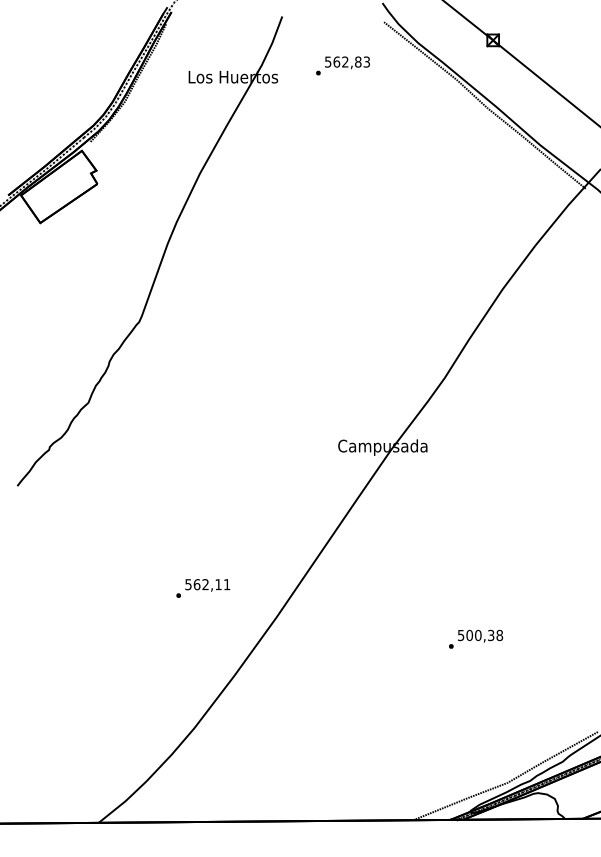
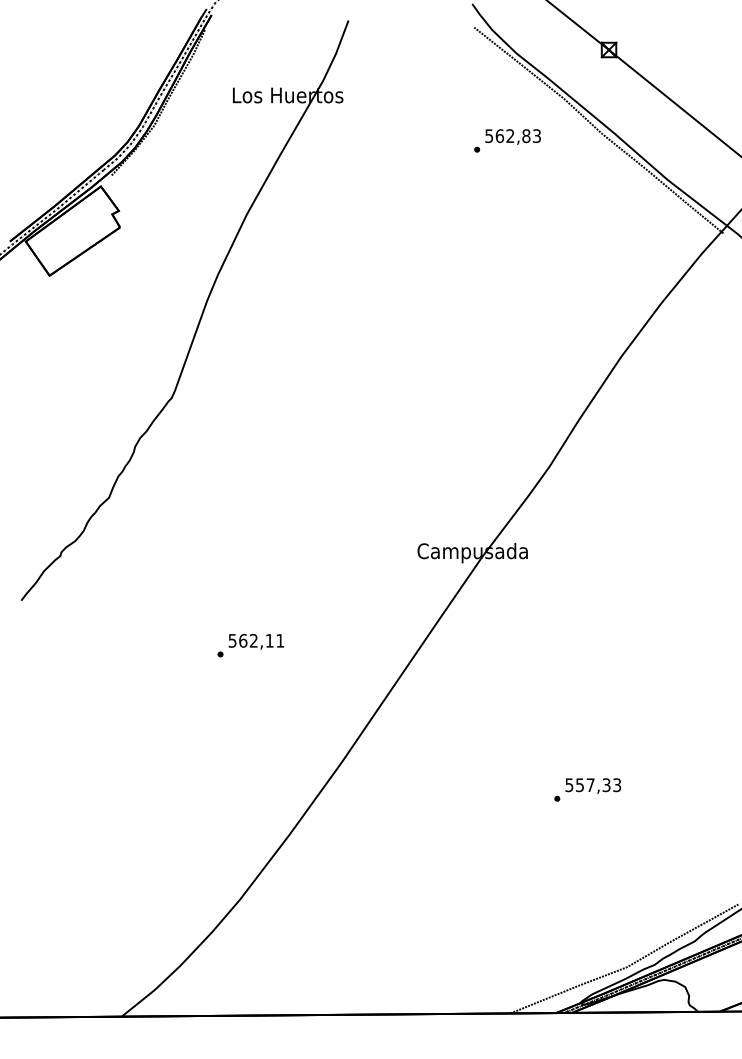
text: (342, 65) -> (506, 140), moved
text: (203, 588) -> (251, 645), moved
text: (484, 635) -> (598, 785), 500,38 -> 557,33

